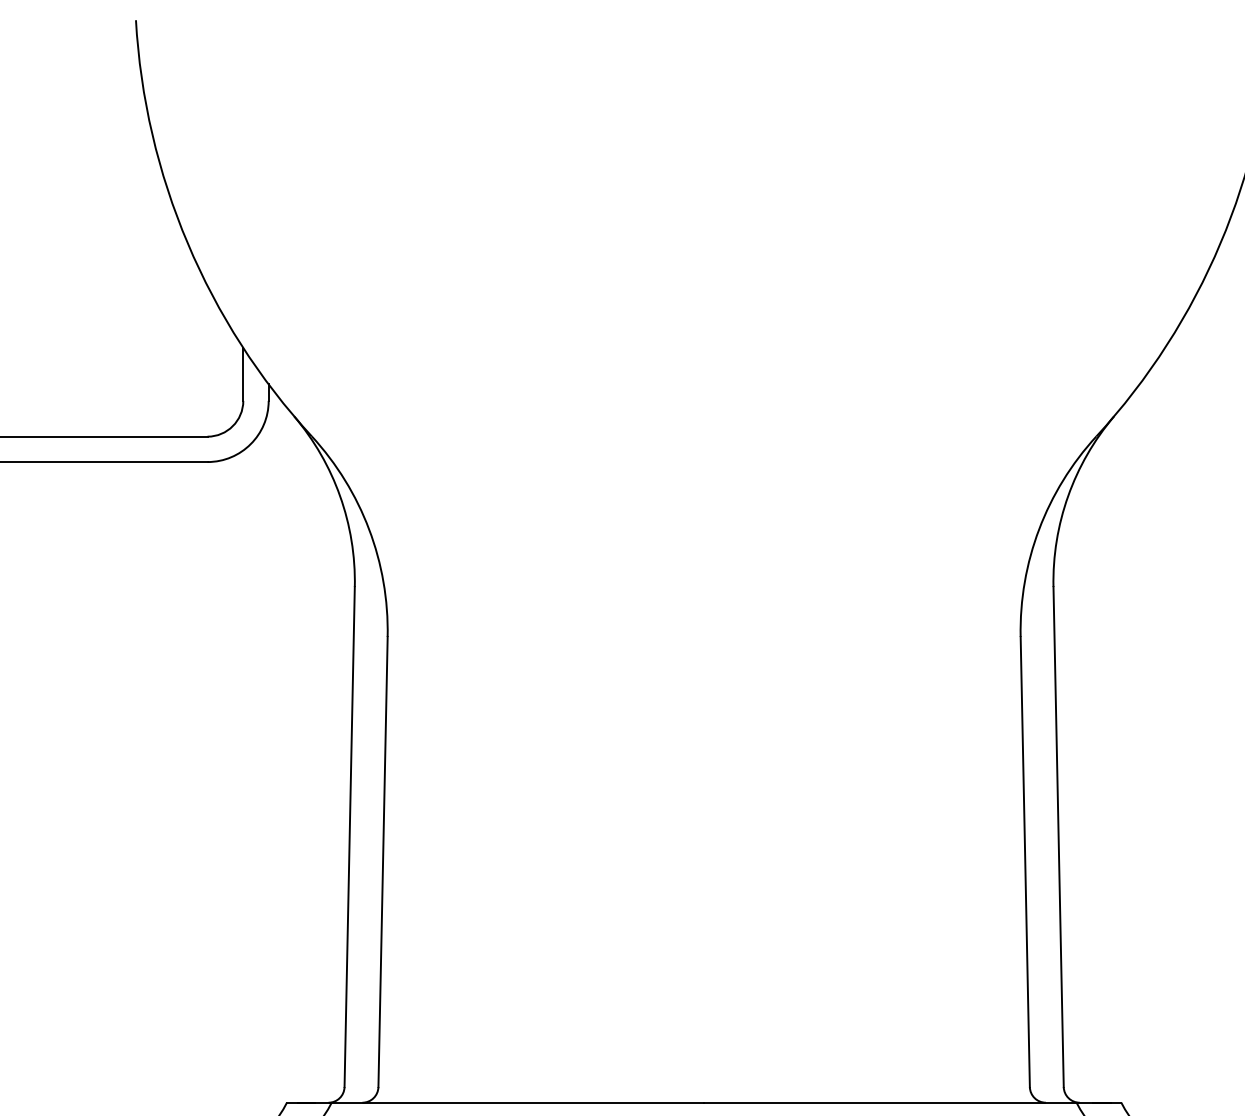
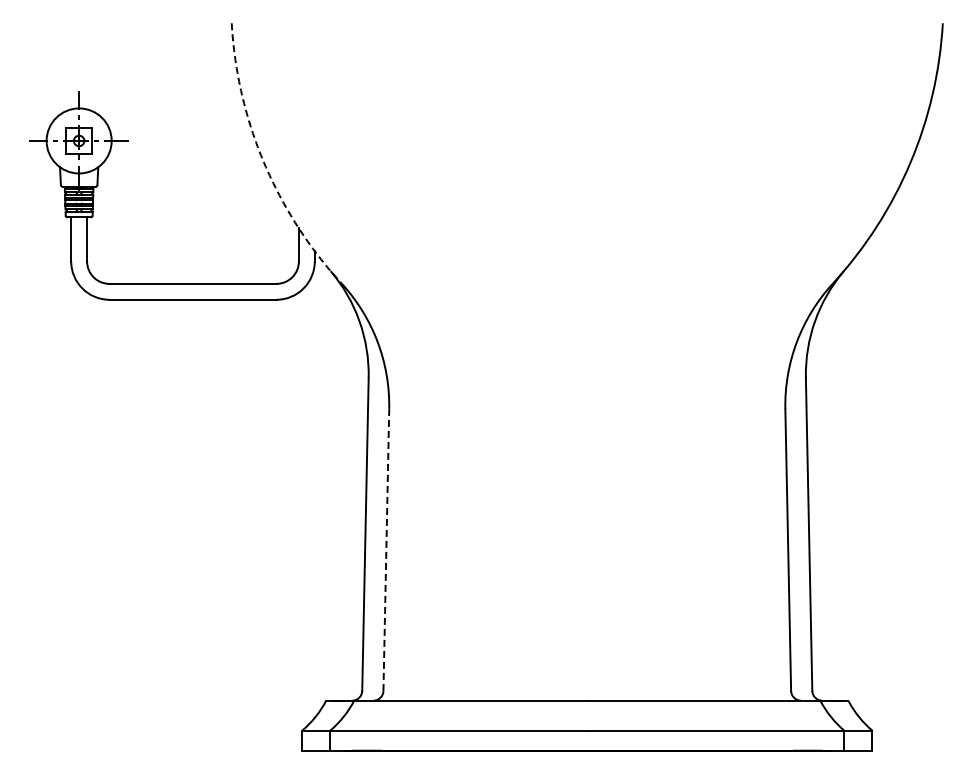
arc: (188, 244) -> (264, 163), solid -> dashed
line: (383, 862) -> (386, 550), solid -> dashed

